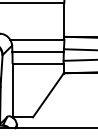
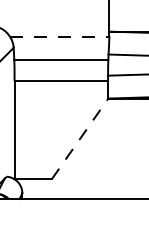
line: (37, 39) -> (60, 36), solid -> dashed
line: (48, 95) -> (80, 139), solid -> dashed

